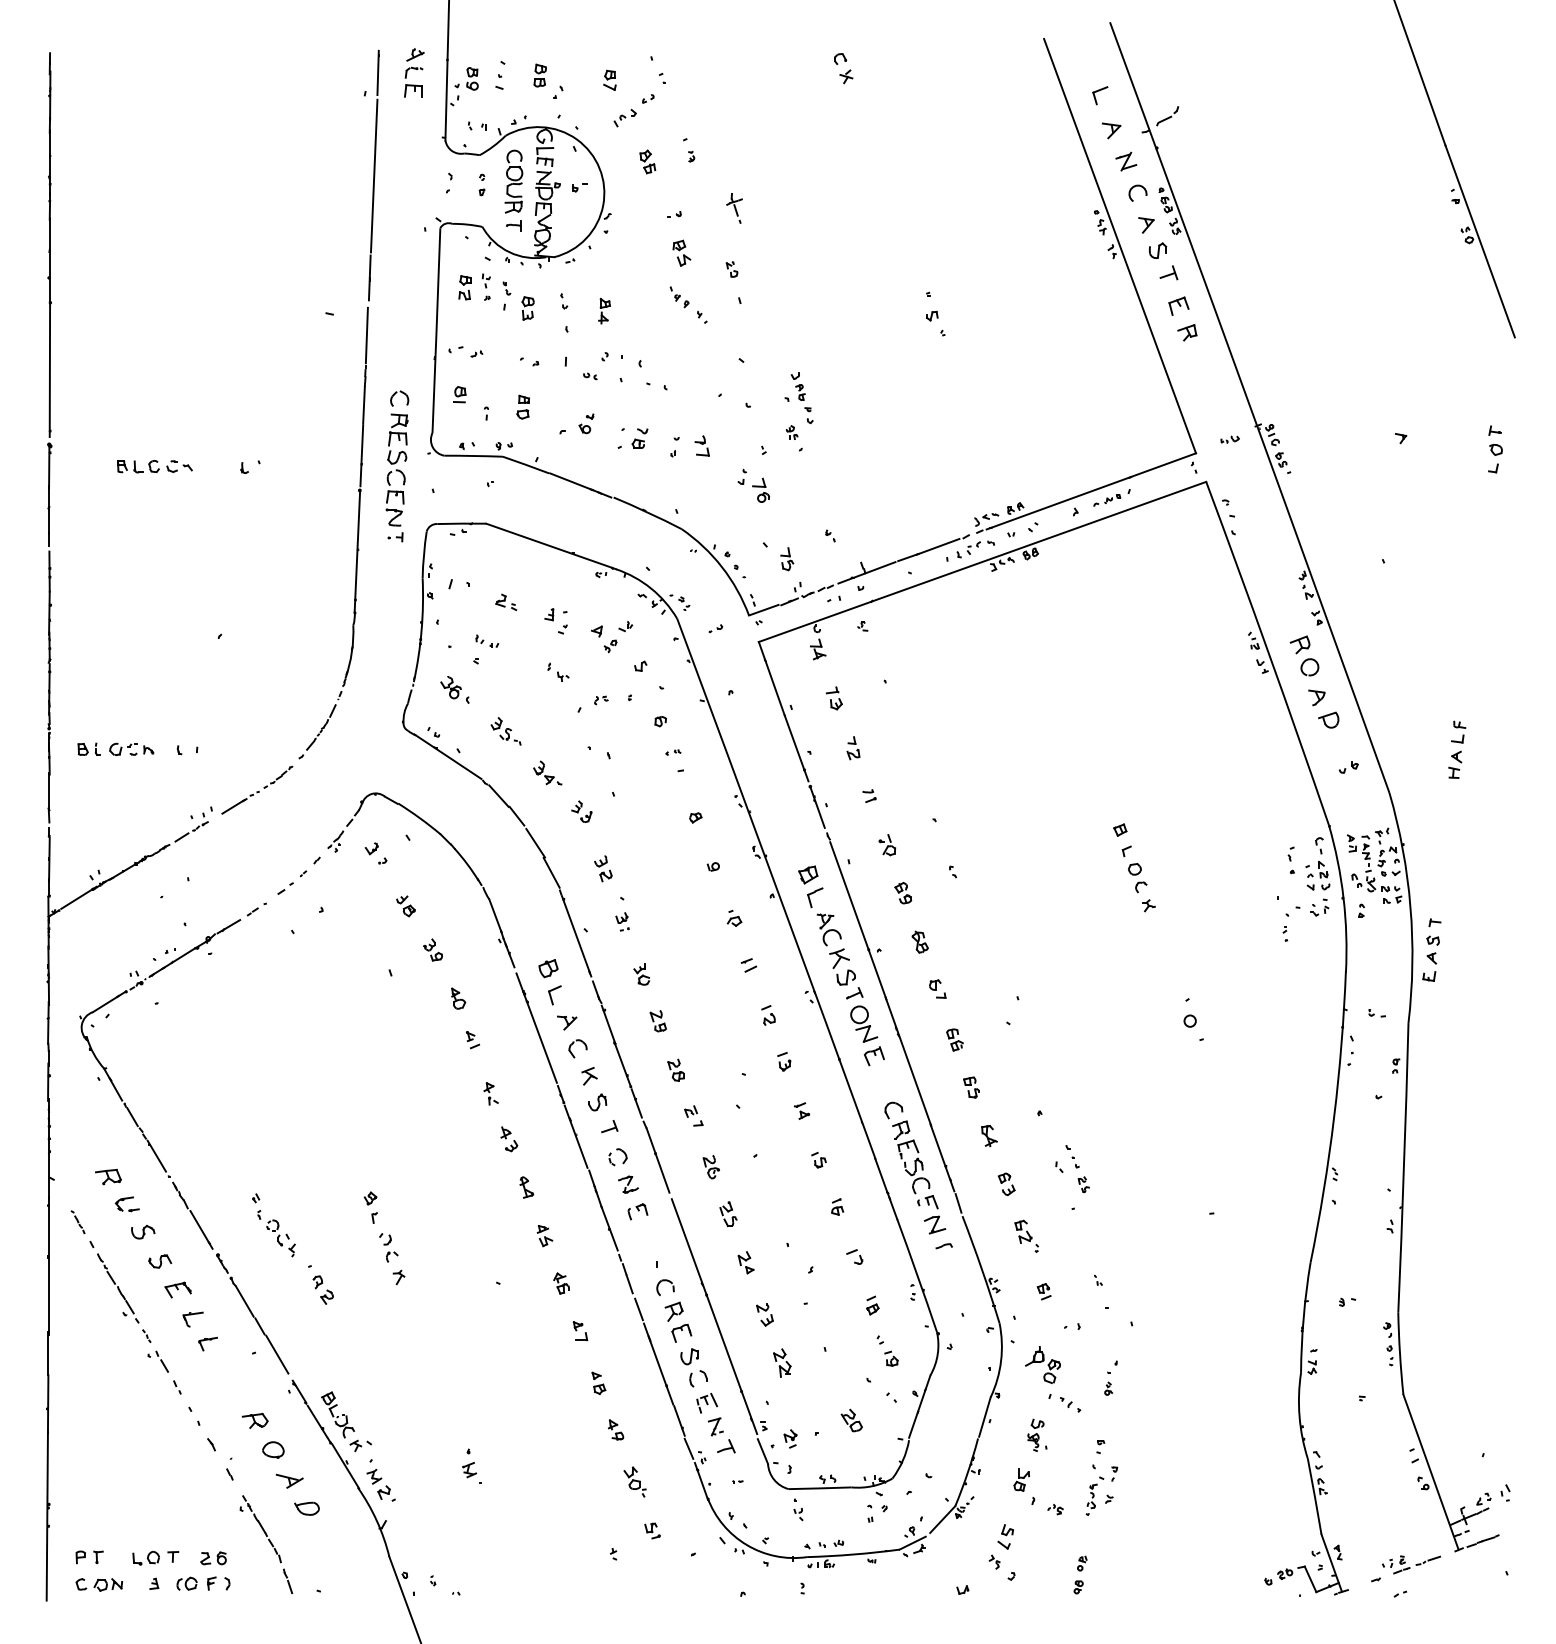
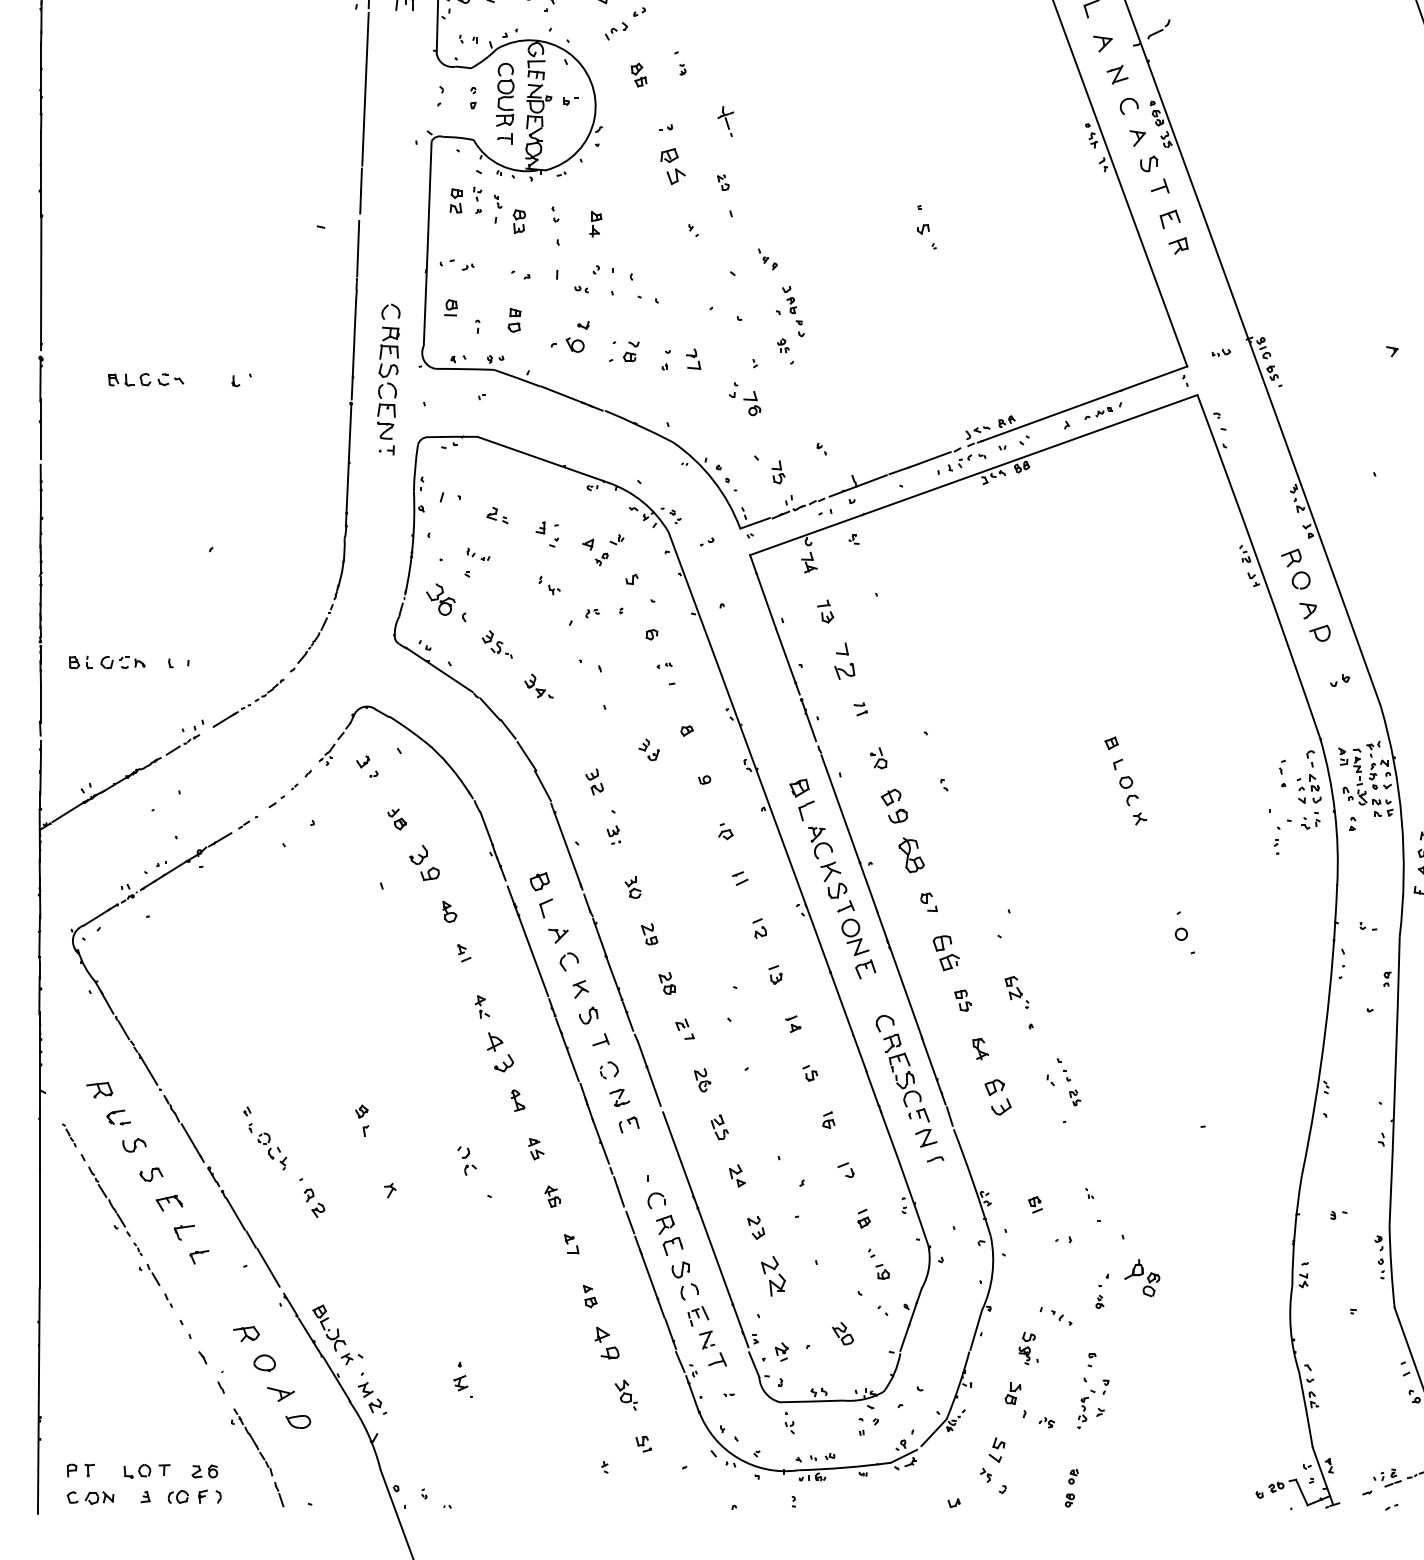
part: (681, 252) -> (672, 165), size x1.4
part: (679, 297) -> (767, 259), moved
part: (586, 423) -> (577, 336), size x1.6
part: (454, 689) -> (445, 602), size x1.4
part: (853, 748) -> (844, 661), size x1.6
part: (581, 811) -> (648, 749), moved
part: (903, 893) -> (894, 806), size x1.6
part: (919, 941) -> (910, 854), size x1.6
part: (432, 949) -> (423, 862), size x1.6
part: (954, 1039) -> (945, 952), size x1.6
part: (509, 1139) -> (500, 1052), size x1.6
part: (1006, 1184) -> (997, 1097), size x1.6
part: (1026, 1235) -> (1016, 991), moved
part: (388, 1247) -> (466, 1160), moved
part: (782, 1362) -> (773, 1275), size x1.4
part: (1042, 1364) -> (1141, 1277), moved
part: (616, 1429) -> (607, 1342), size x1.6

